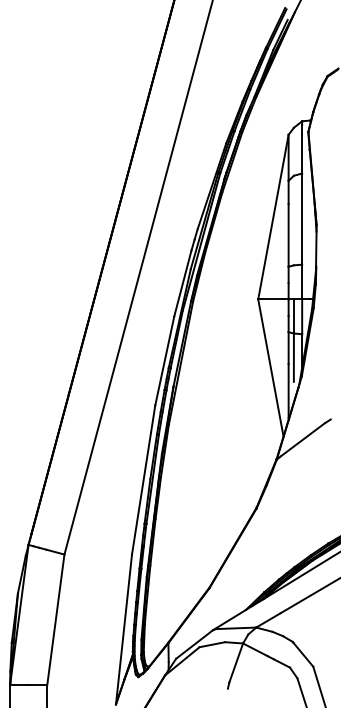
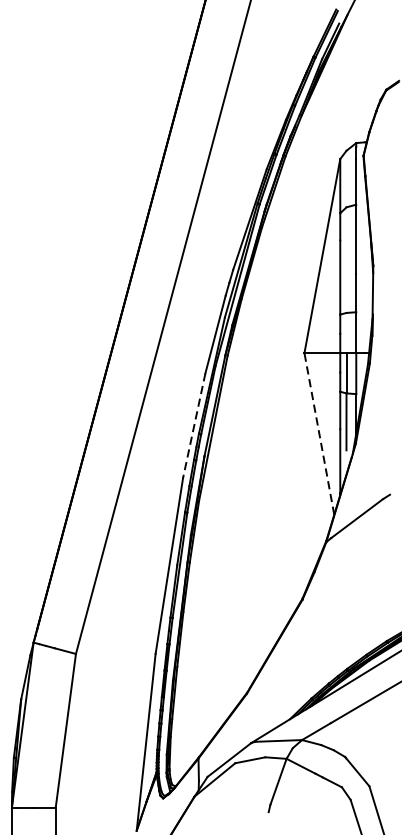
line: (164, 361) -> (193, 426), solid -> dashed
line: (270, 367) -> (318, 433), solid -> dashed

